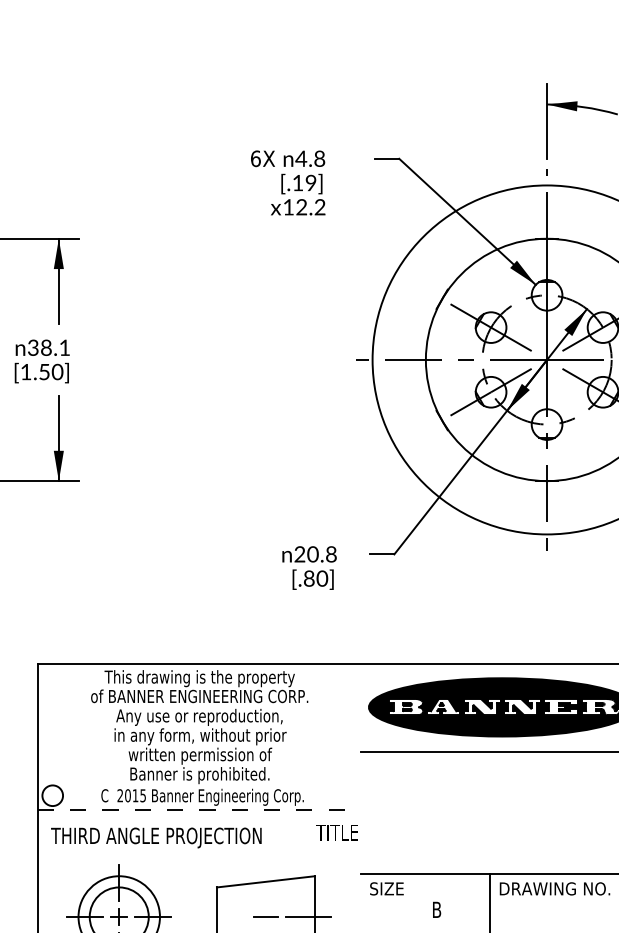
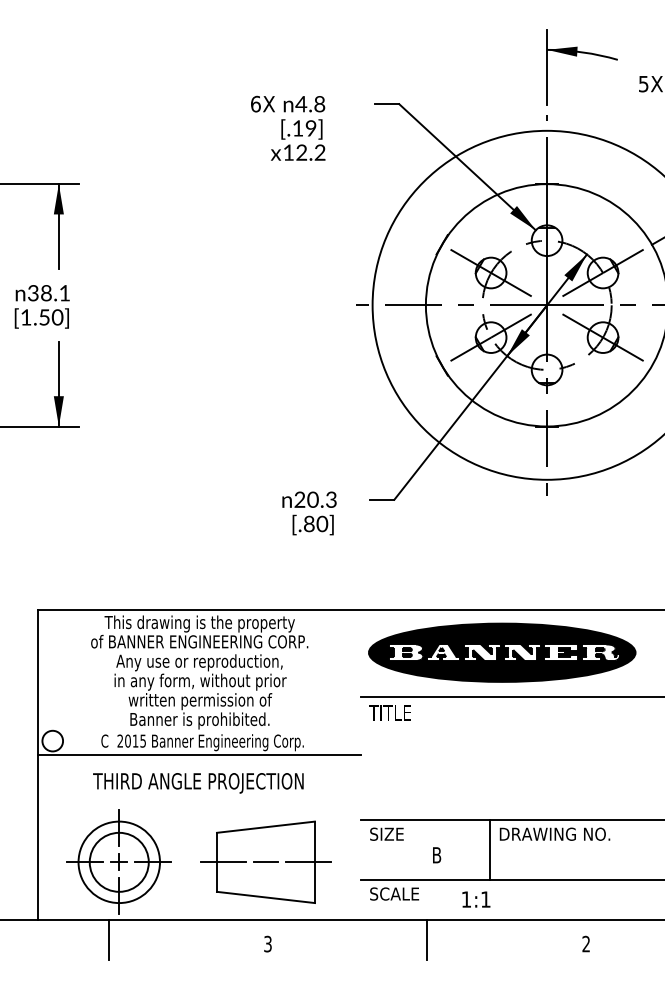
text: (331, 554) -> (331, 499), 20.8 -> 20.3
line: (199, 810) -> (199, 755), dashed -> solid
text: (336, 832) -> (389, 712), moved
text: (156, 838) -> (198, 783), moved
line: (222, 917) -> (222, 862), added

